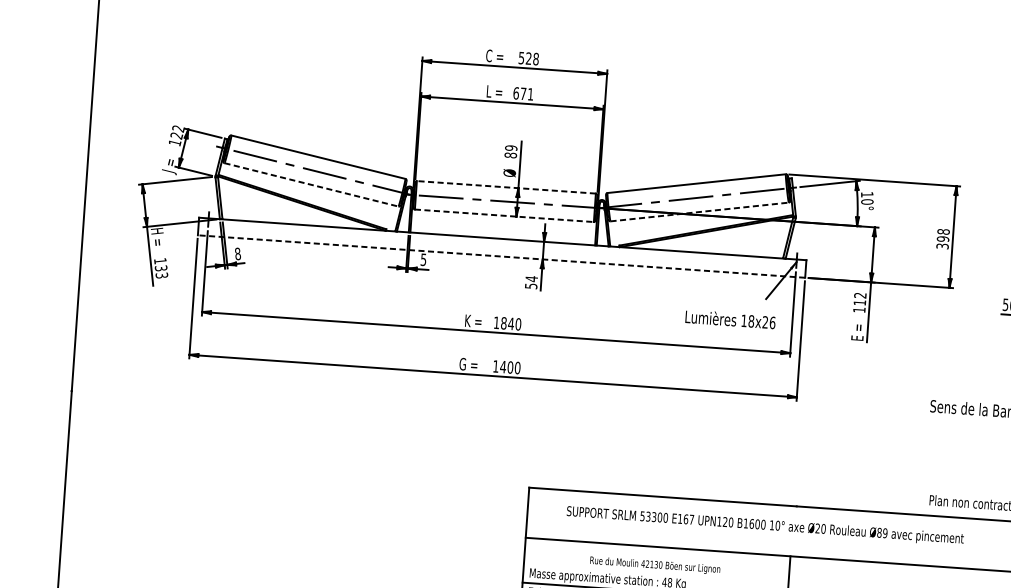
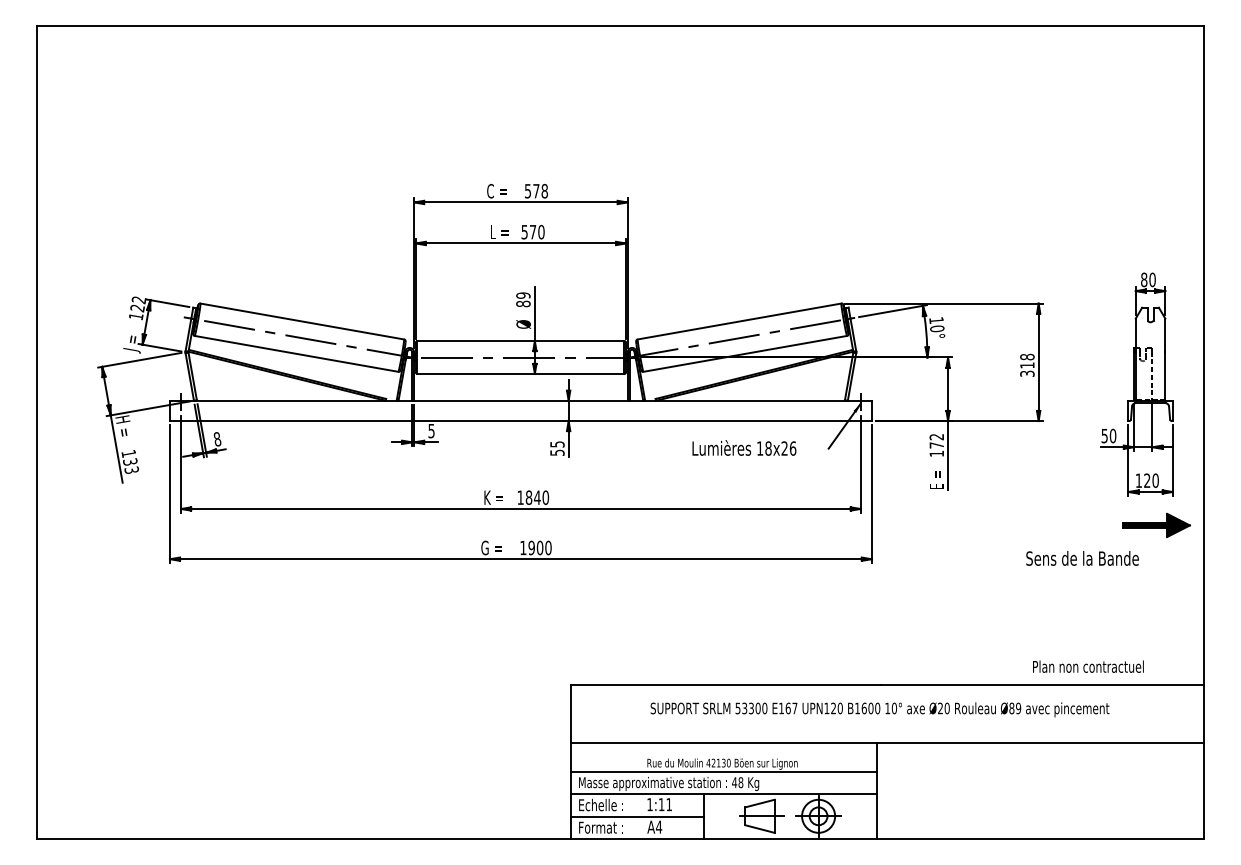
text: (528, 58) -> (536, 191), 528 -> 578
text: (523, 93) -> (532, 231), 671 -> 570
line: (312, 184) -> (297, 353), dashed -> solid
line: (505, 187) -> (520, 341), dashed -> solid
line: (699, 211) -> (745, 353), dashed -> solid
line: (504, 215) -> (521, 373), dashed -> solid
text: (943, 239) -> (1027, 365), 398 -> 318
line: (501, 256) -> (520, 421), dashed -> solid
text: (531, 279) -> (557, 444), 54 -> 55
text: (859, 302) -> (936, 445), 112 -> 172
text: (730, 319) -> (744, 447), moved
text: (503, 366) -> (531, 547), 1400 -> 1900
text: (764, 525) -> (879, 709), moved
line: (656, 572) -> (724, 772), added

